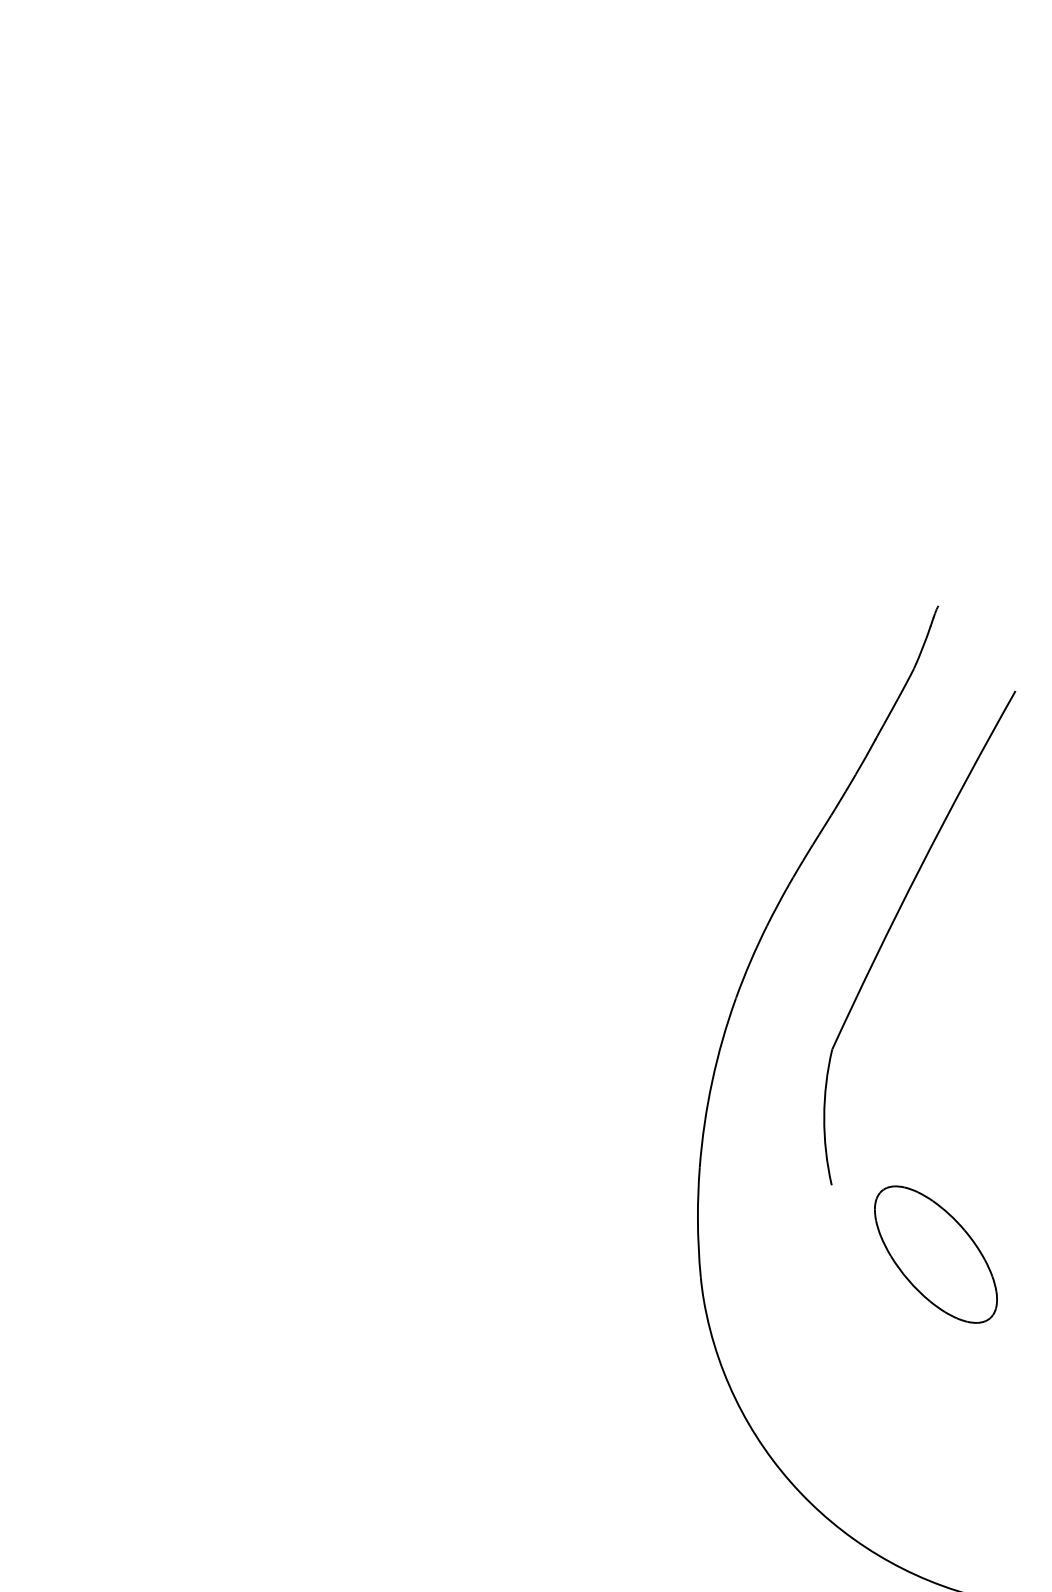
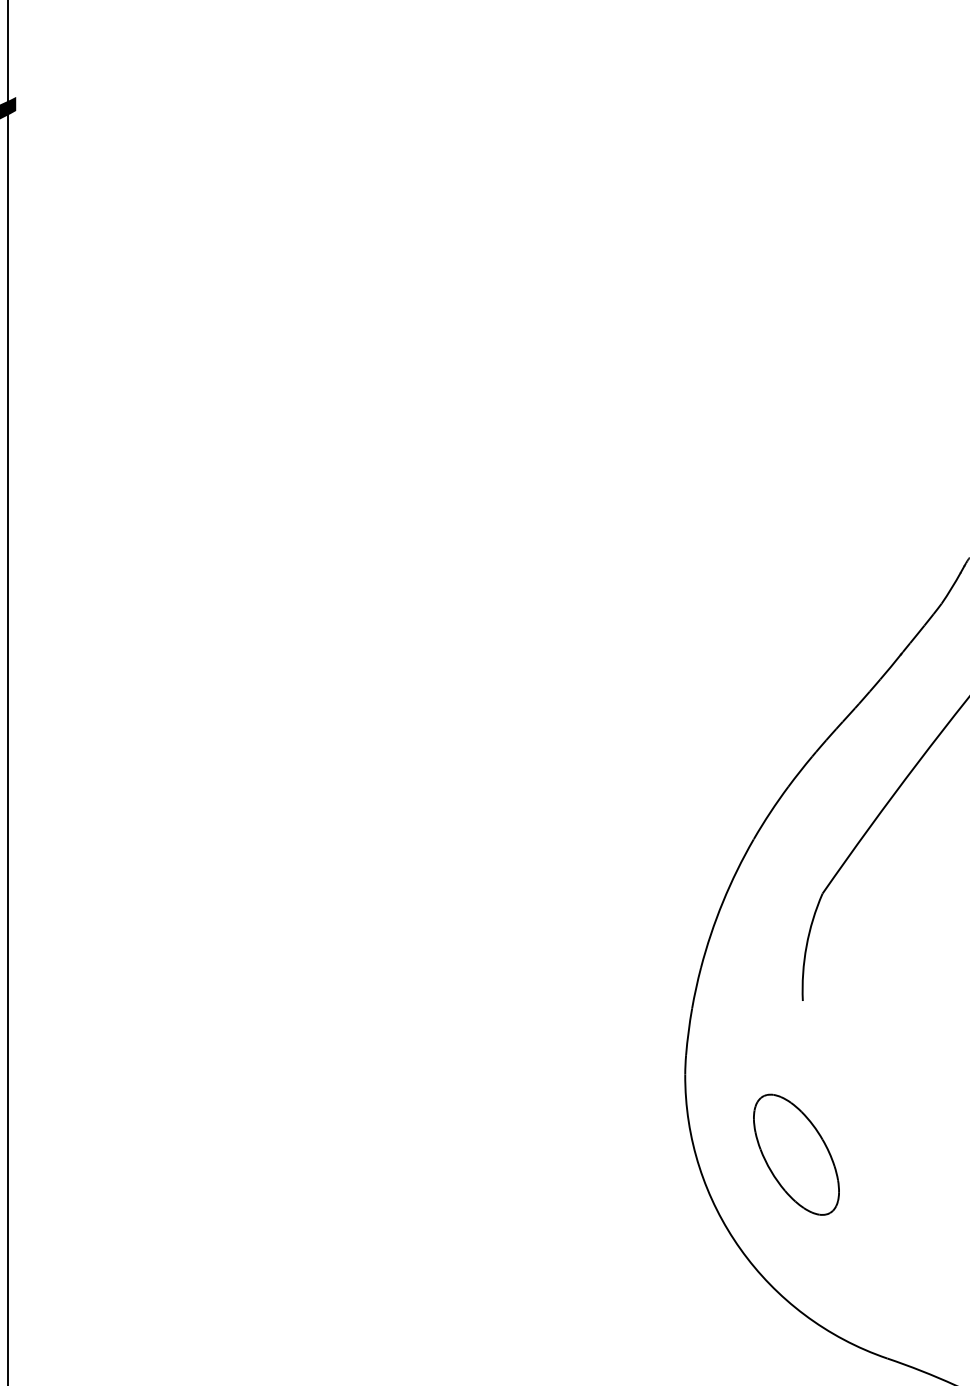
part: (935, 1254) -> (796, 1154), moved

